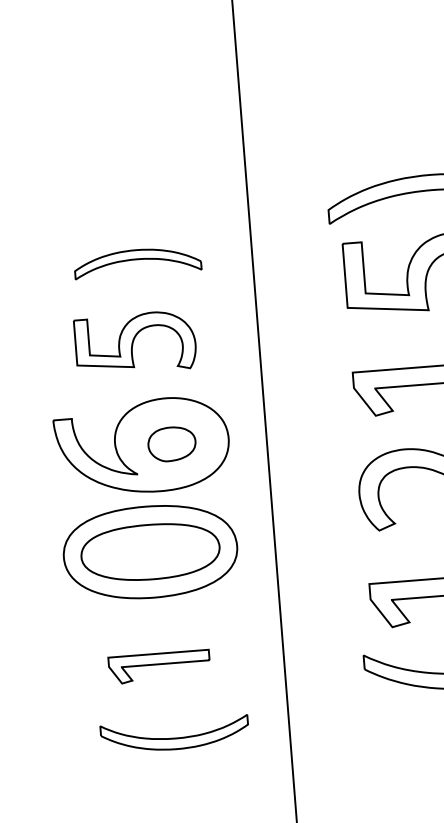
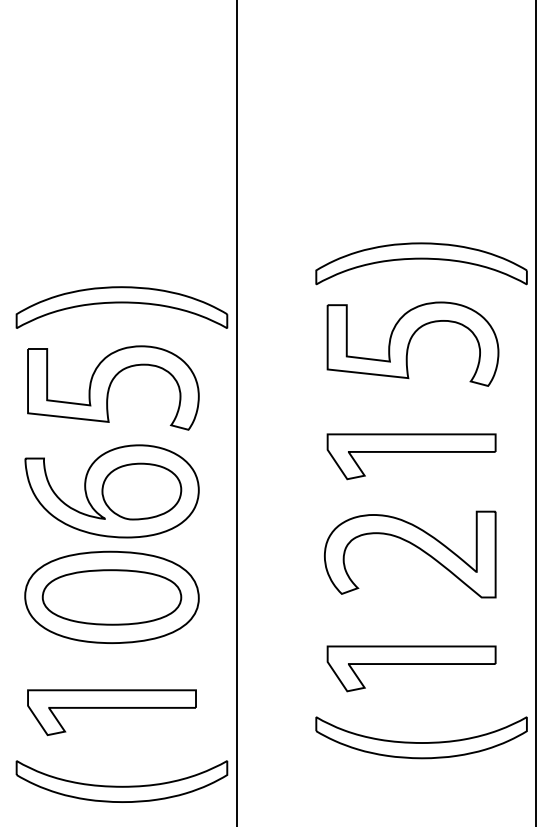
part: (137, 262) -> (121, 307), size x1.67
part: (135, 342) -> (113, 387), size x1.43
part: (171, 444) -> (141, 491), size x1.67
part: (159, 666) -> (111, 712), size x1.67
part: (174, 734) -> (121, 781), size x1.43

